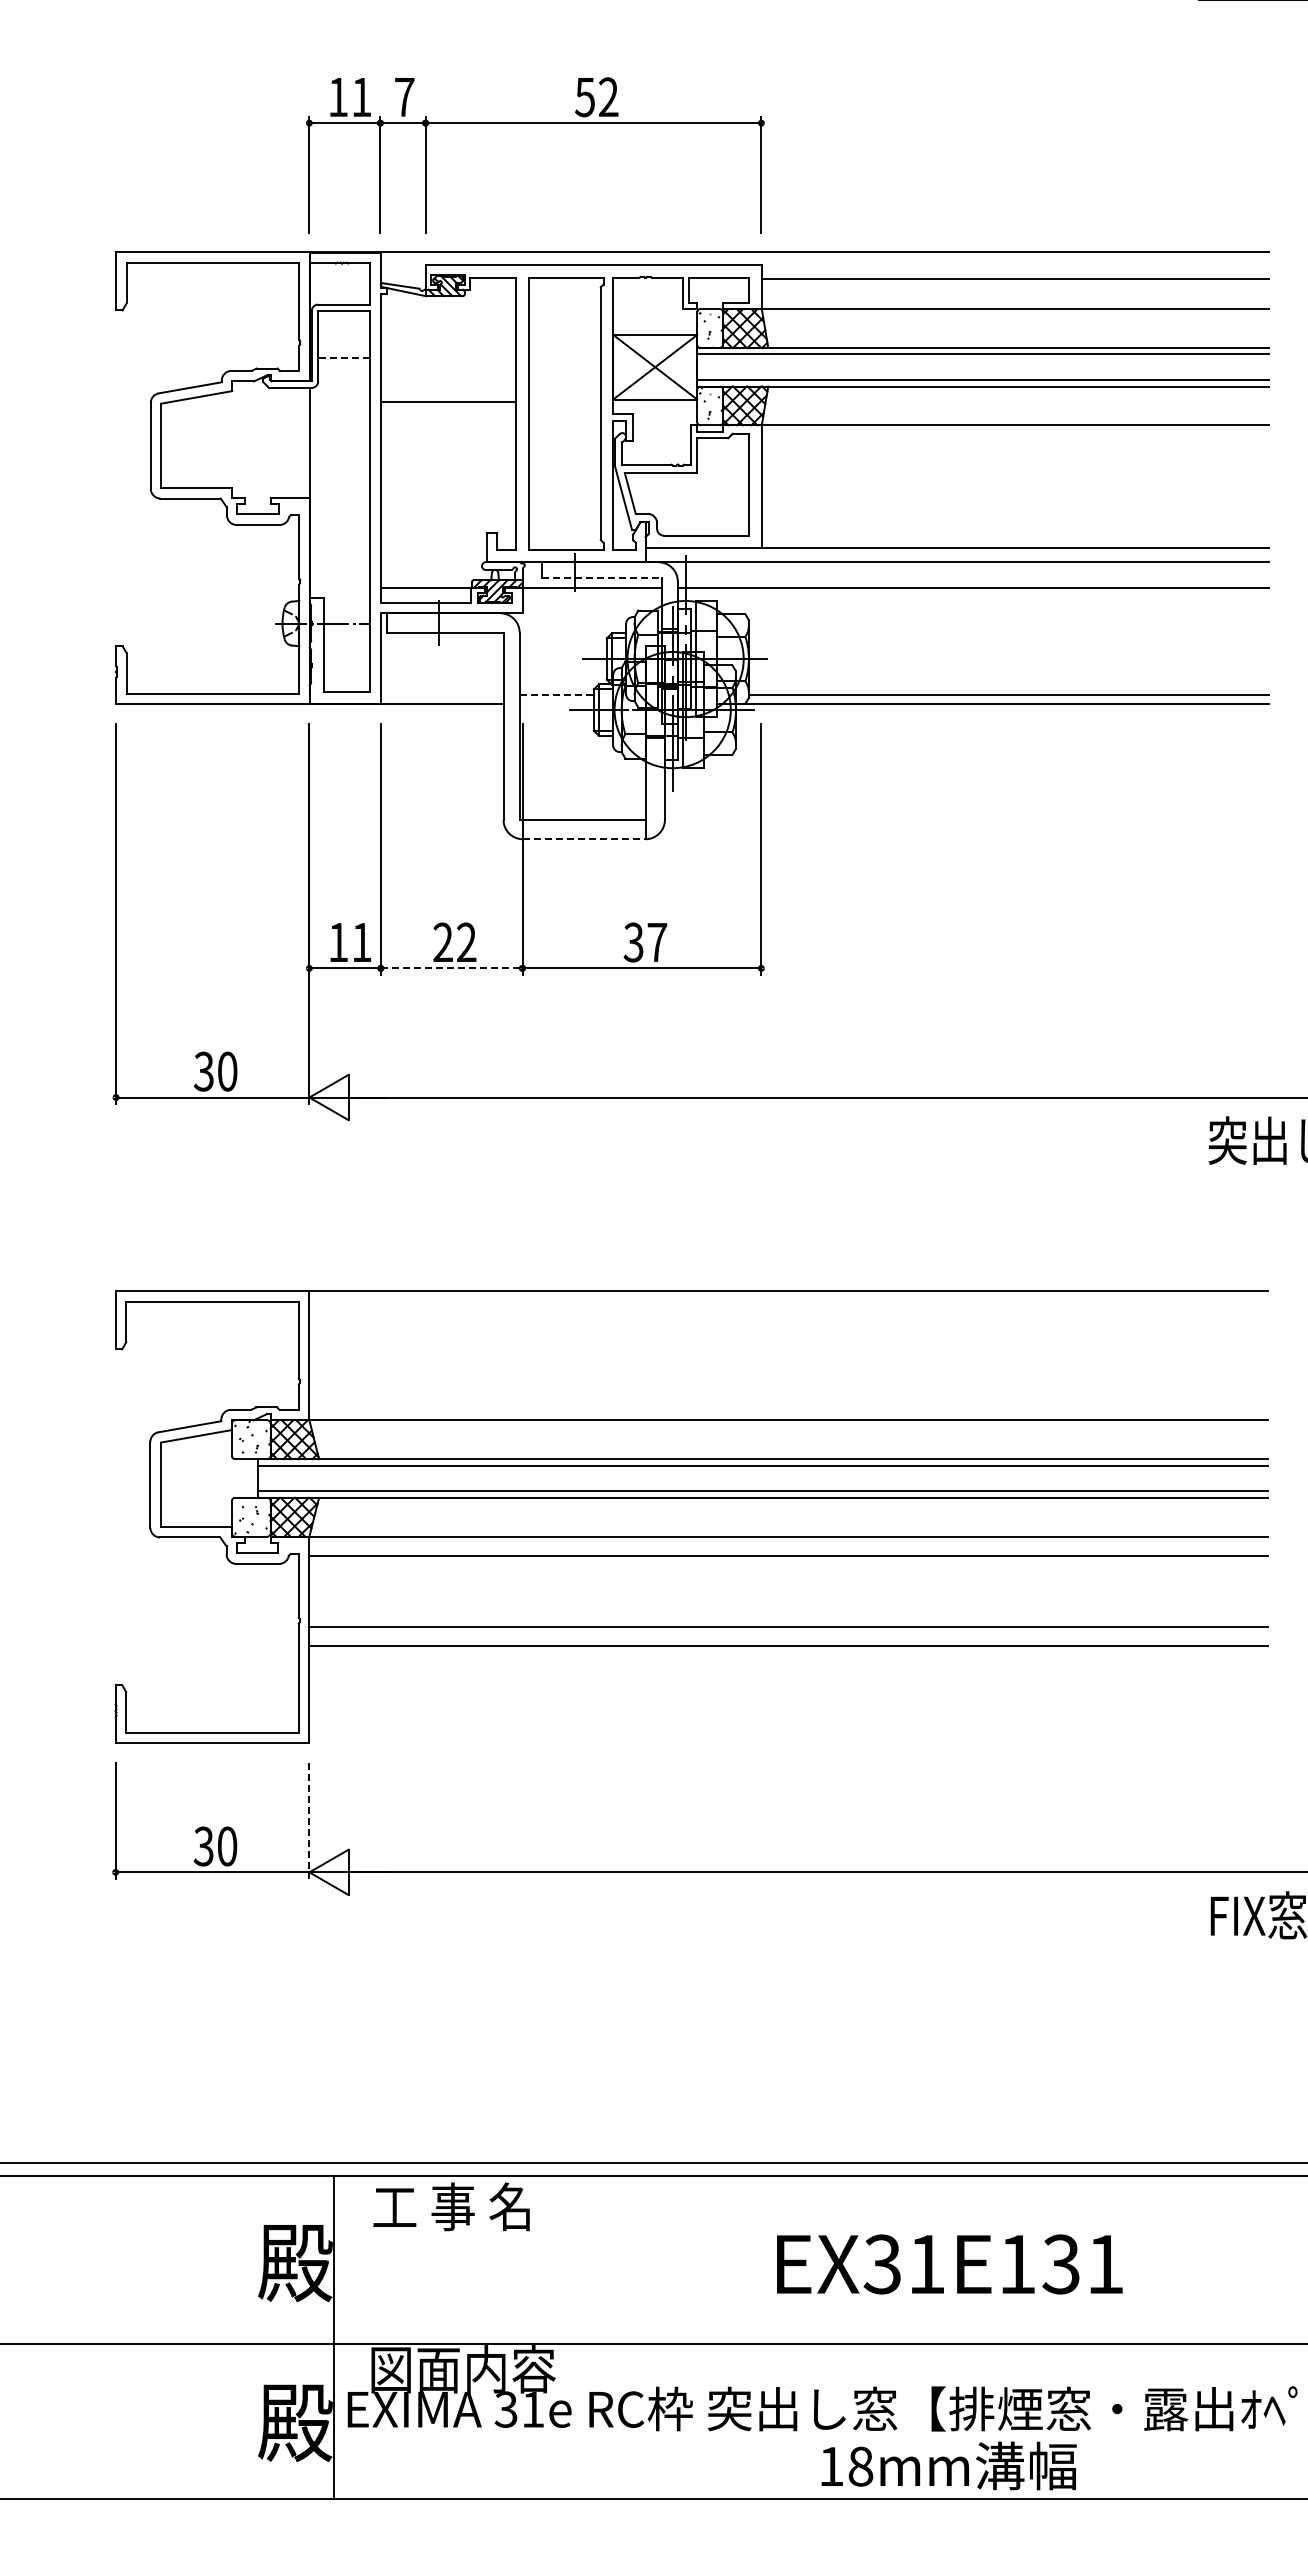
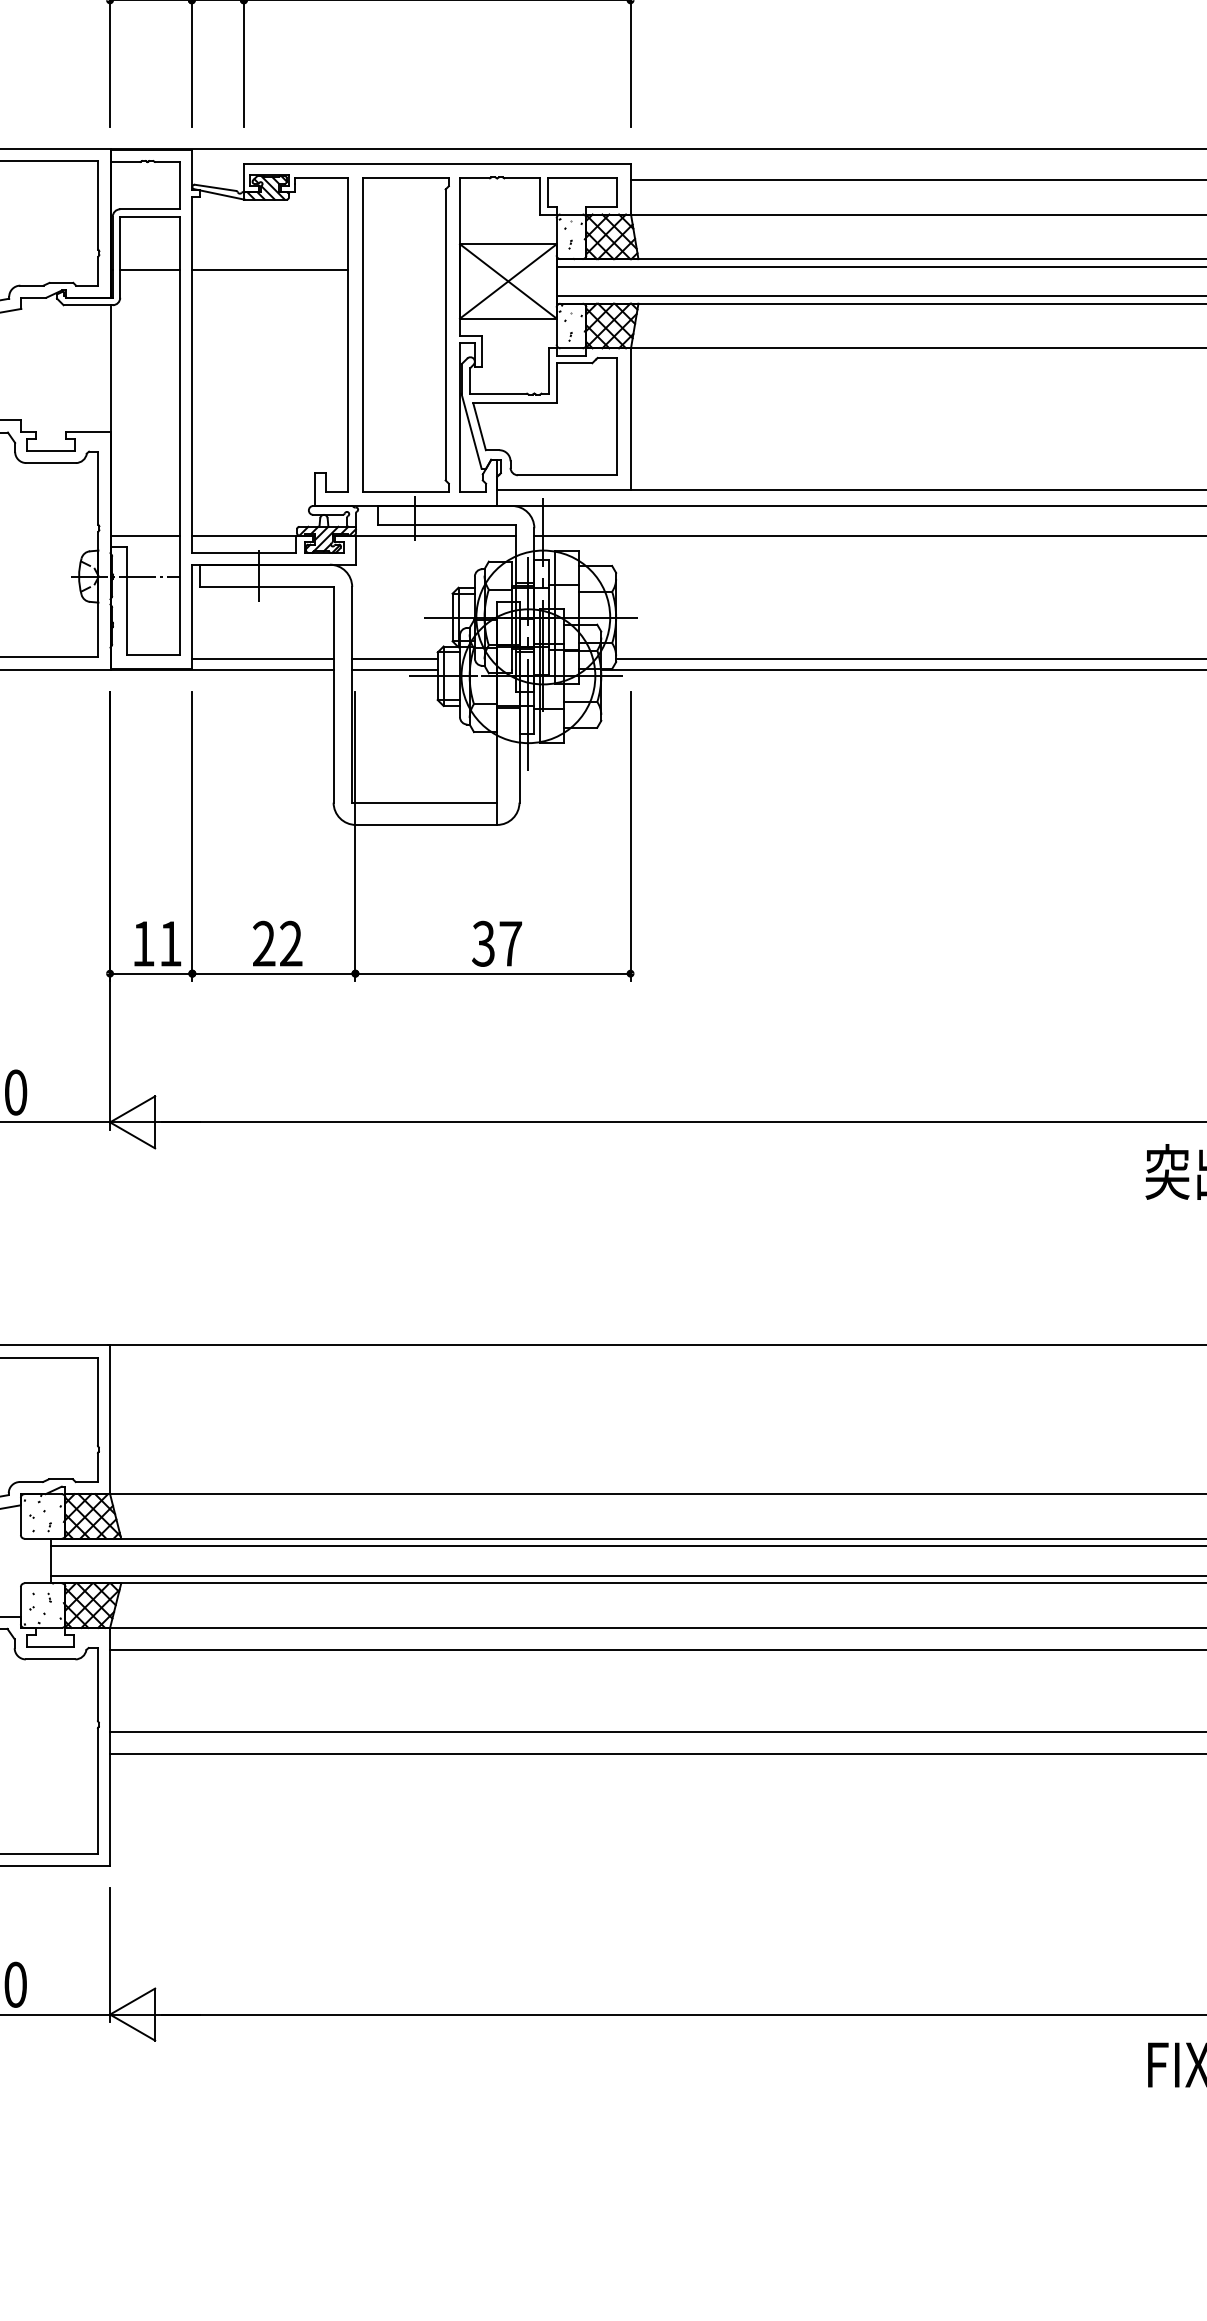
line: (343, 357) -> (149, 270), dashed -> solid
line: (448, 401) -> (270, 270), moved
line: (601, 578) -> (446, 524), dashed -> solid
line: (339, 588) -> (144, 536), added
line: (441, 695) -> (262, 659), added
line: (557, 695) -> (395, 659), dashed -> solid
line: (556, 704) -> (394, 669), added
line: (584, 839) -> (426, 825), dashed -> solid
line: (451, 968) -> (273, 973), dashed -> solid
line: (309, 1821) -> (110, 1956), dashed -> solid

